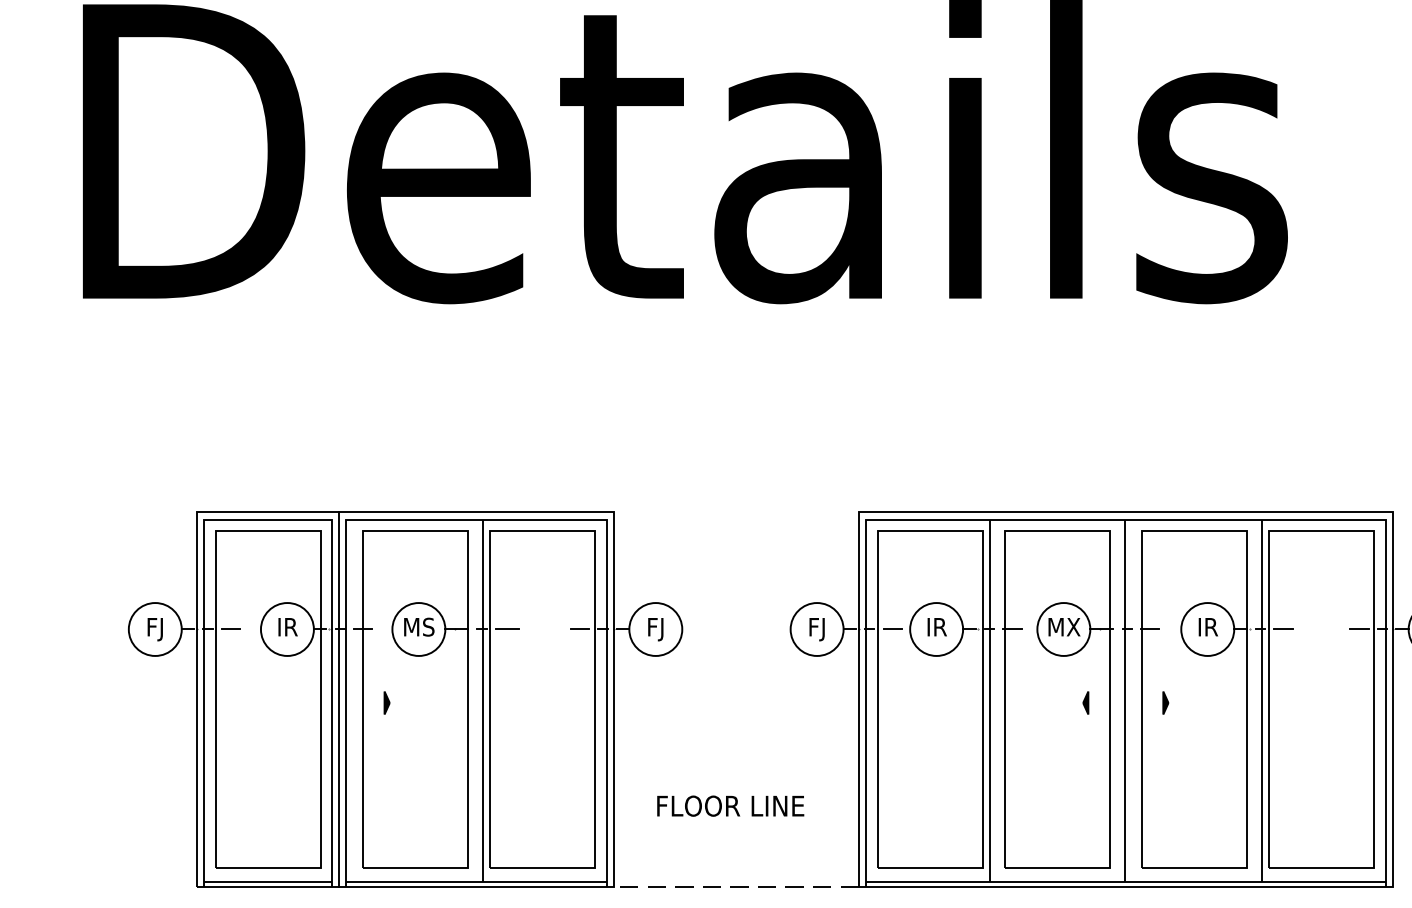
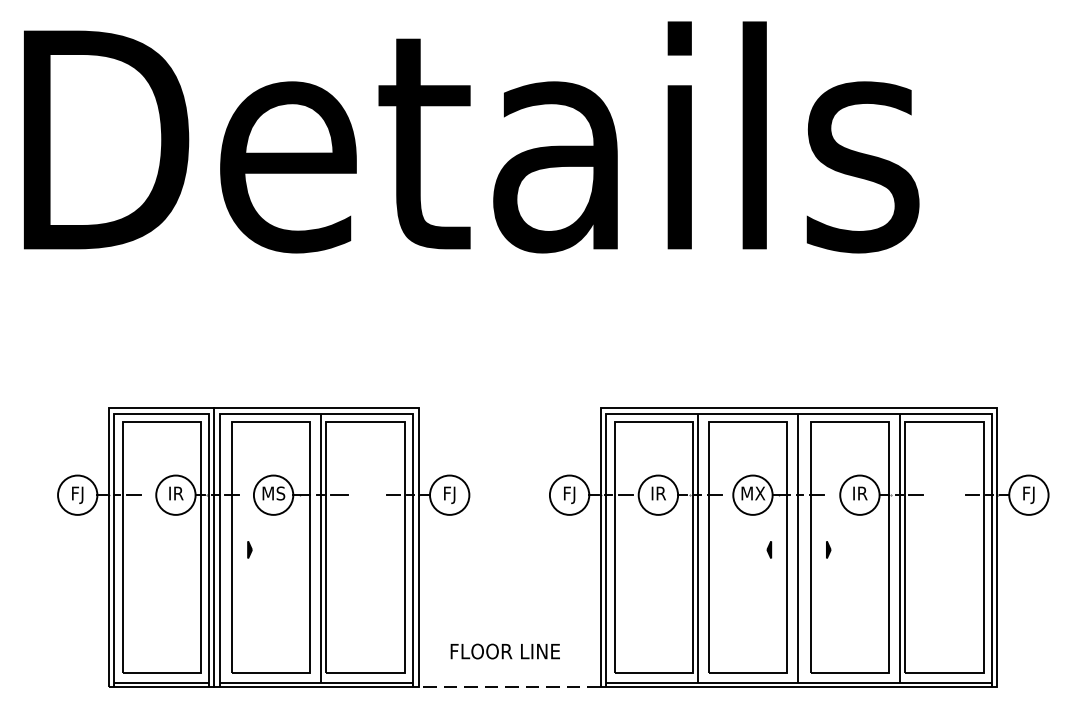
text: (729, 806) -> (504, 651), moved

